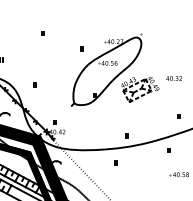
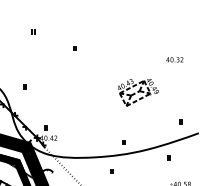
part: (106, 69) -> (101, 70), removed
text: (173, 78) -> (174, 59), moved

